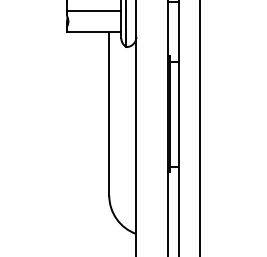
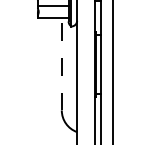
line: (108, 114) -> (61, 64), solid -> dashed

